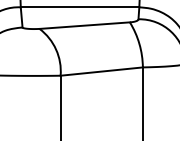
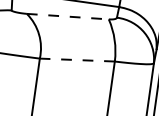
line: (85, 25) -> (68, 16), solid -> dashed
line: (101, 71) -> (77, 59), solid -> dashed

